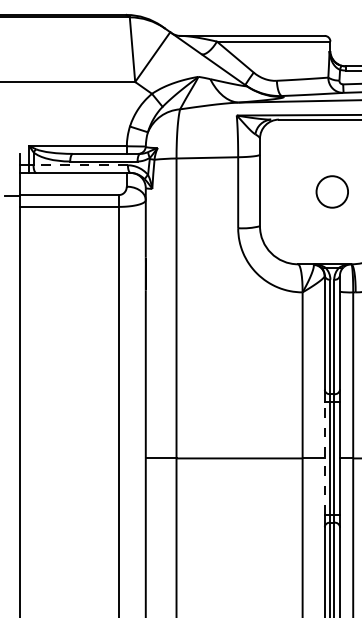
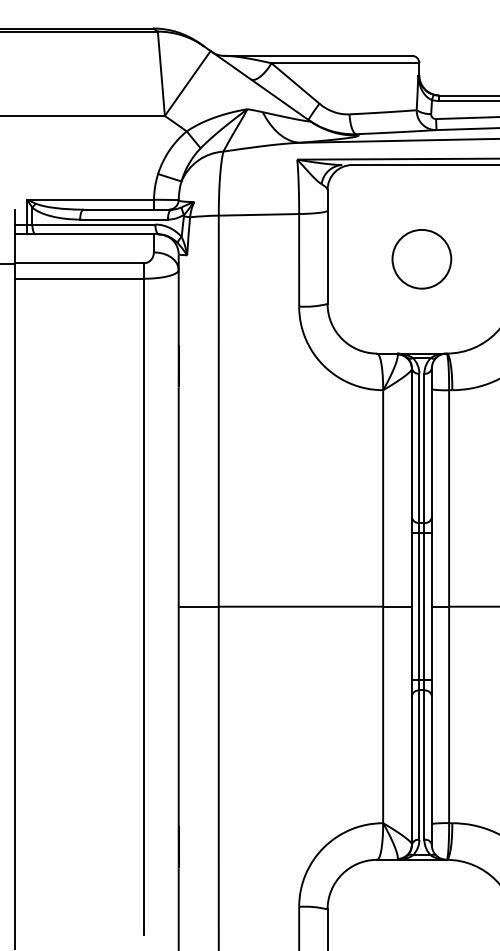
line: (80, 165) -> (93, 224), dashed -> solid
circle: (332, 191) -> (421, 258), size x1.43
line: (324, 458) -> (411, 606), dashed -> solid

